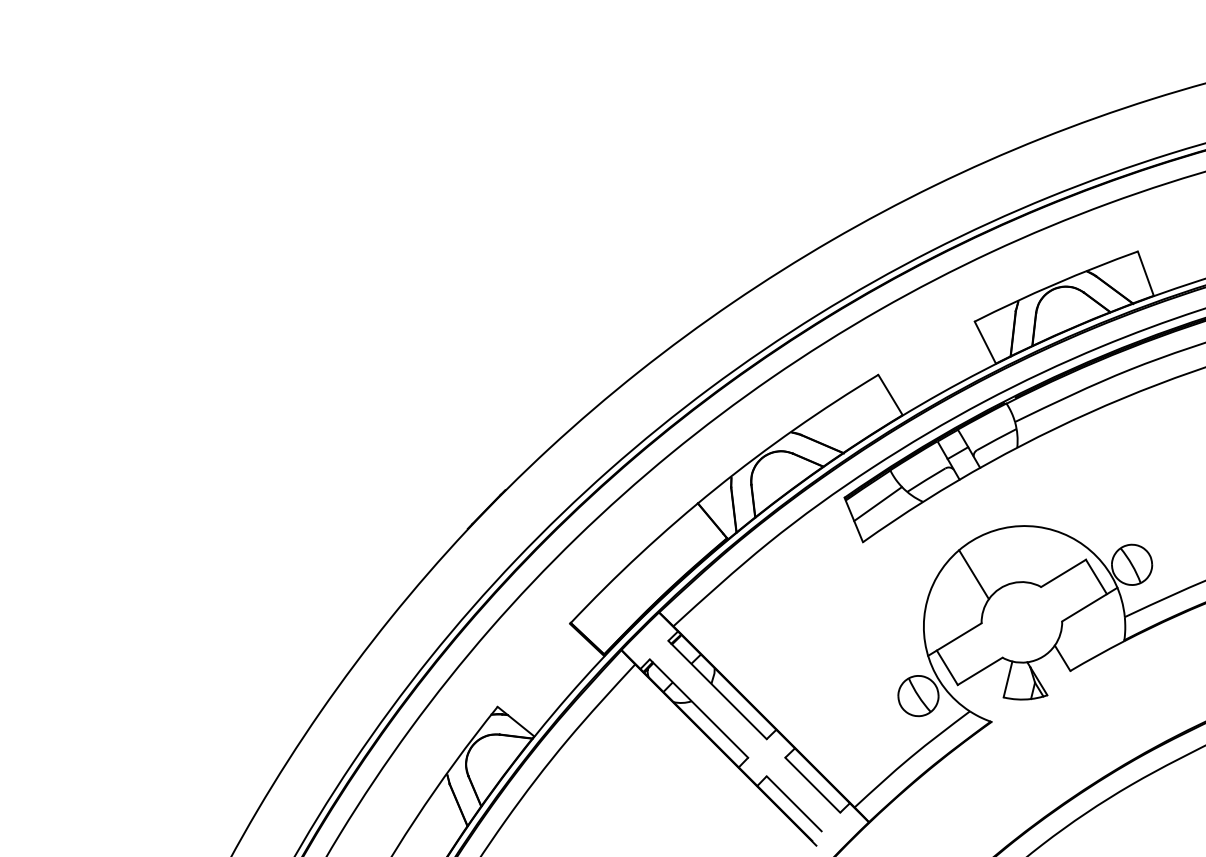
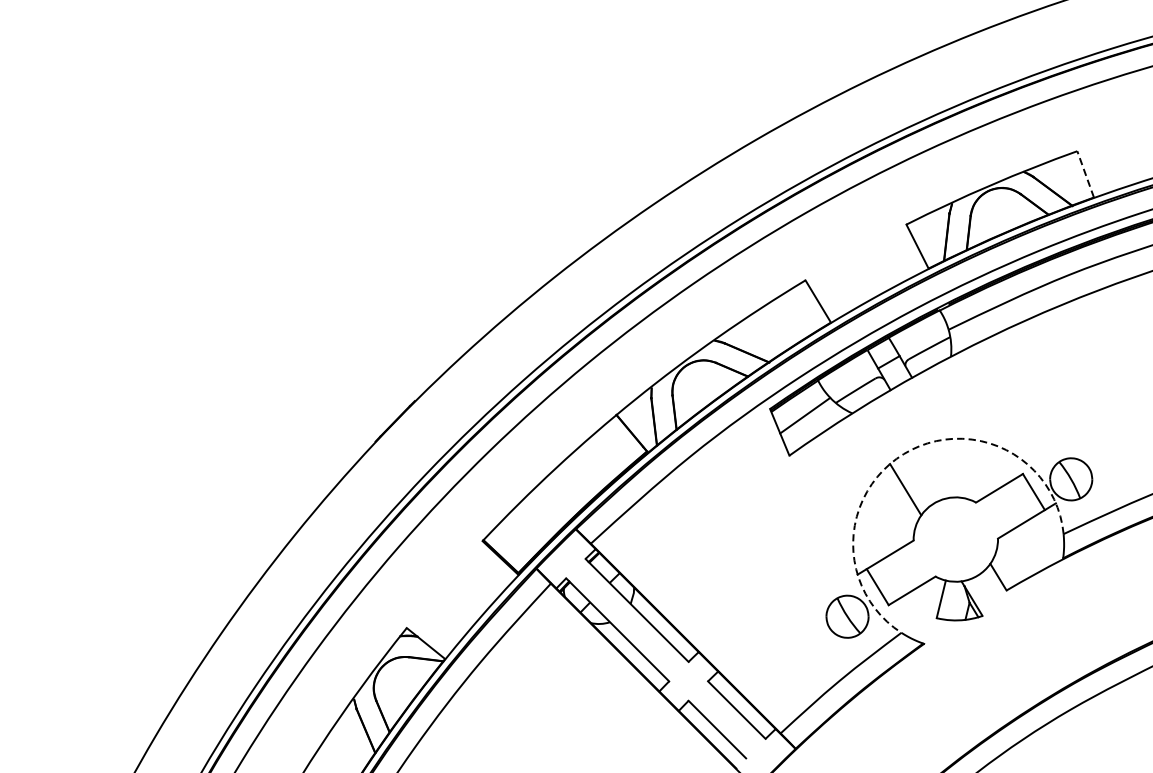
line: (1145, 273) -> (1085, 174), solid -> dashed
arc: (972, 540) -> (904, 453), solid -> dashed

